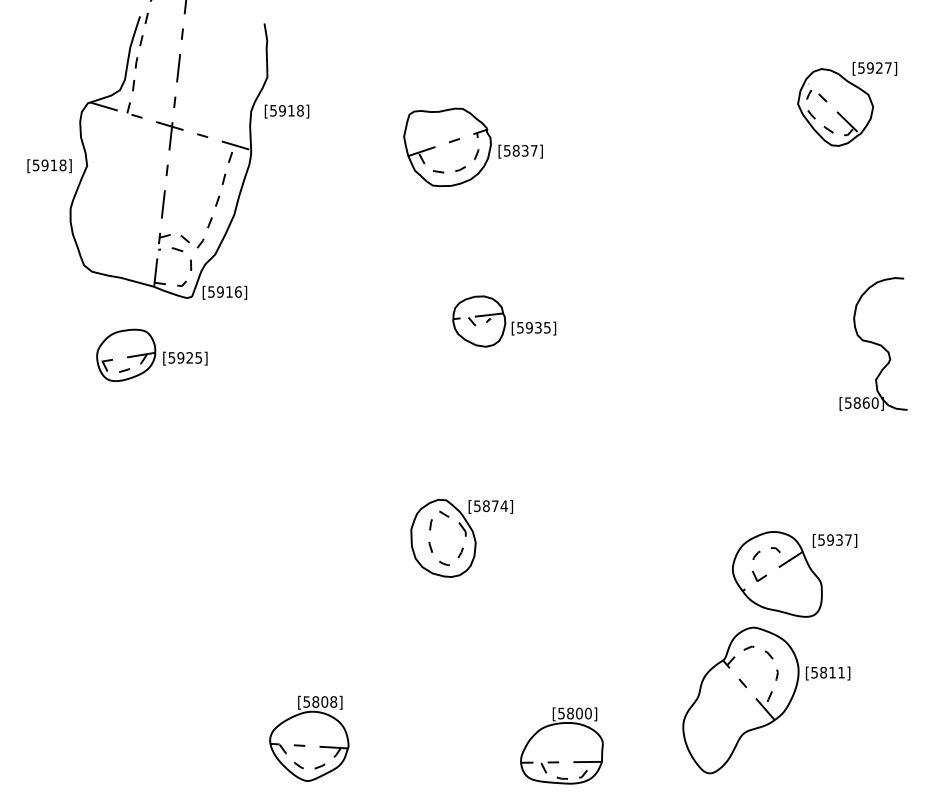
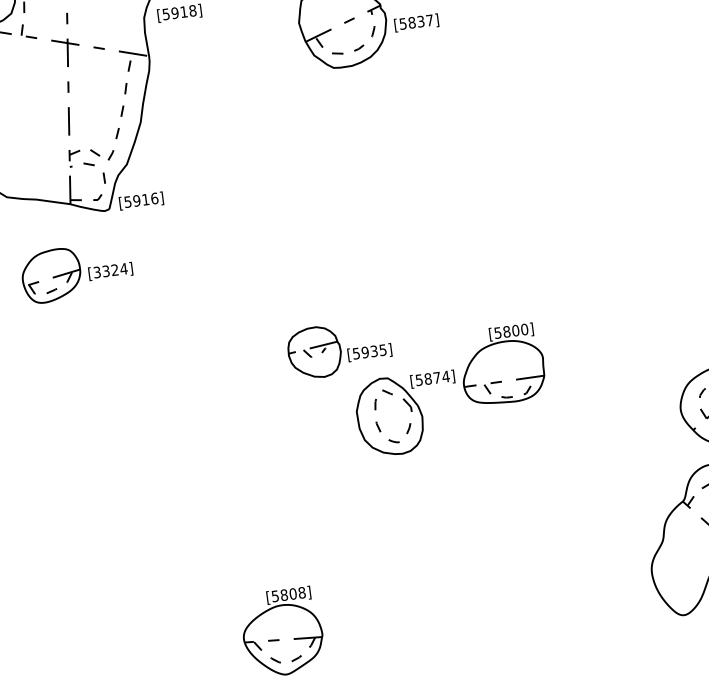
part: (504, 321) -> (339, 349), moved
text: (185, 357) -> (110, 270), [5925] -> [3324]
part: (561, 745) -> (502, 364), moved

